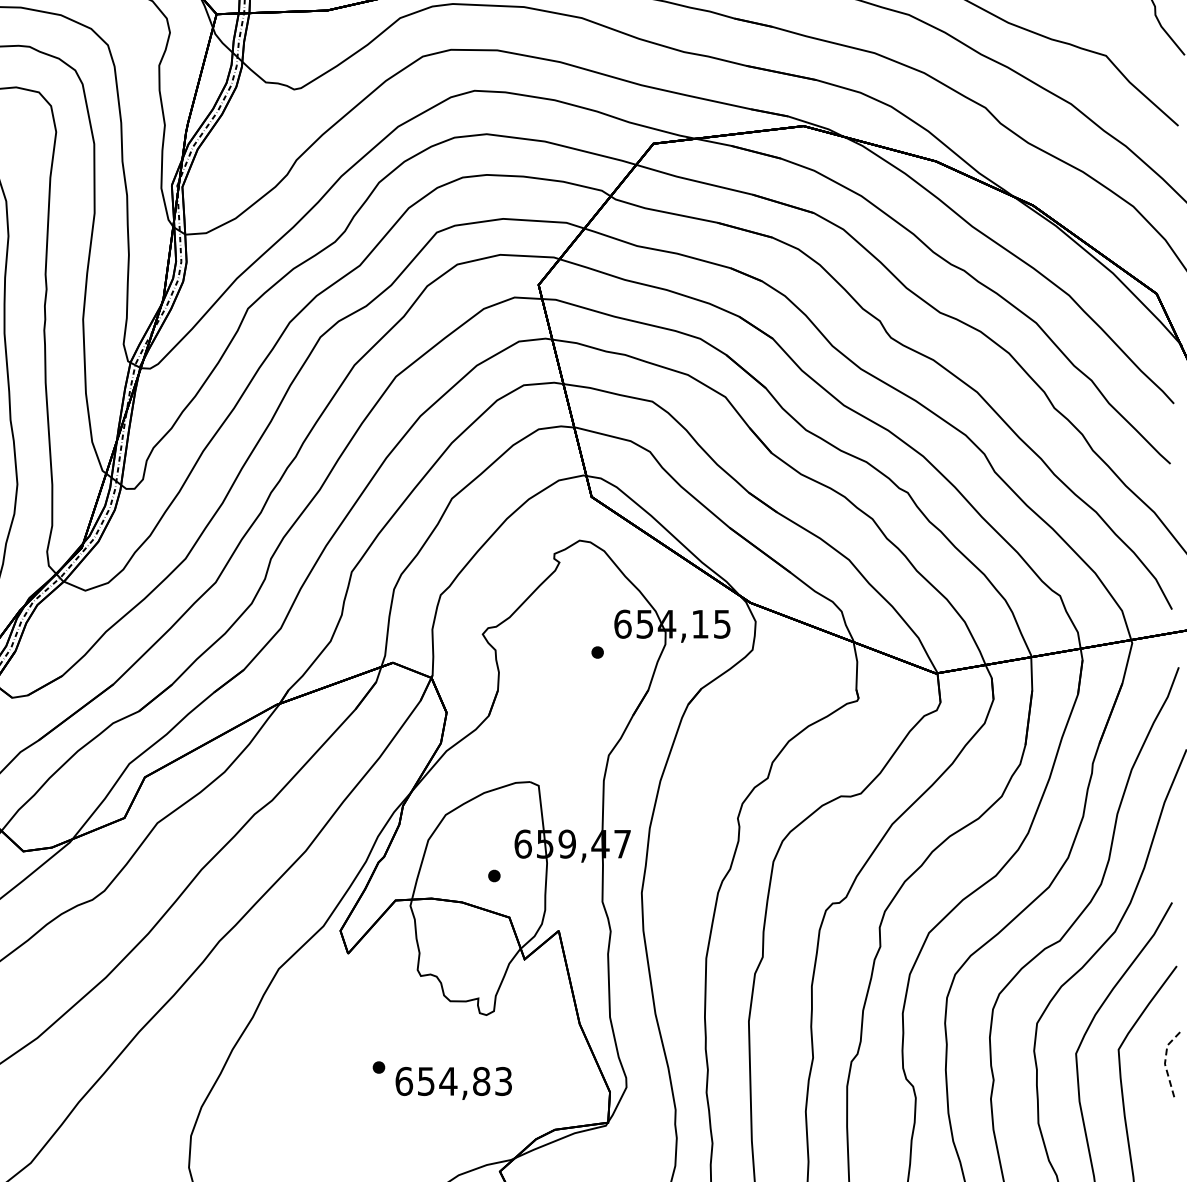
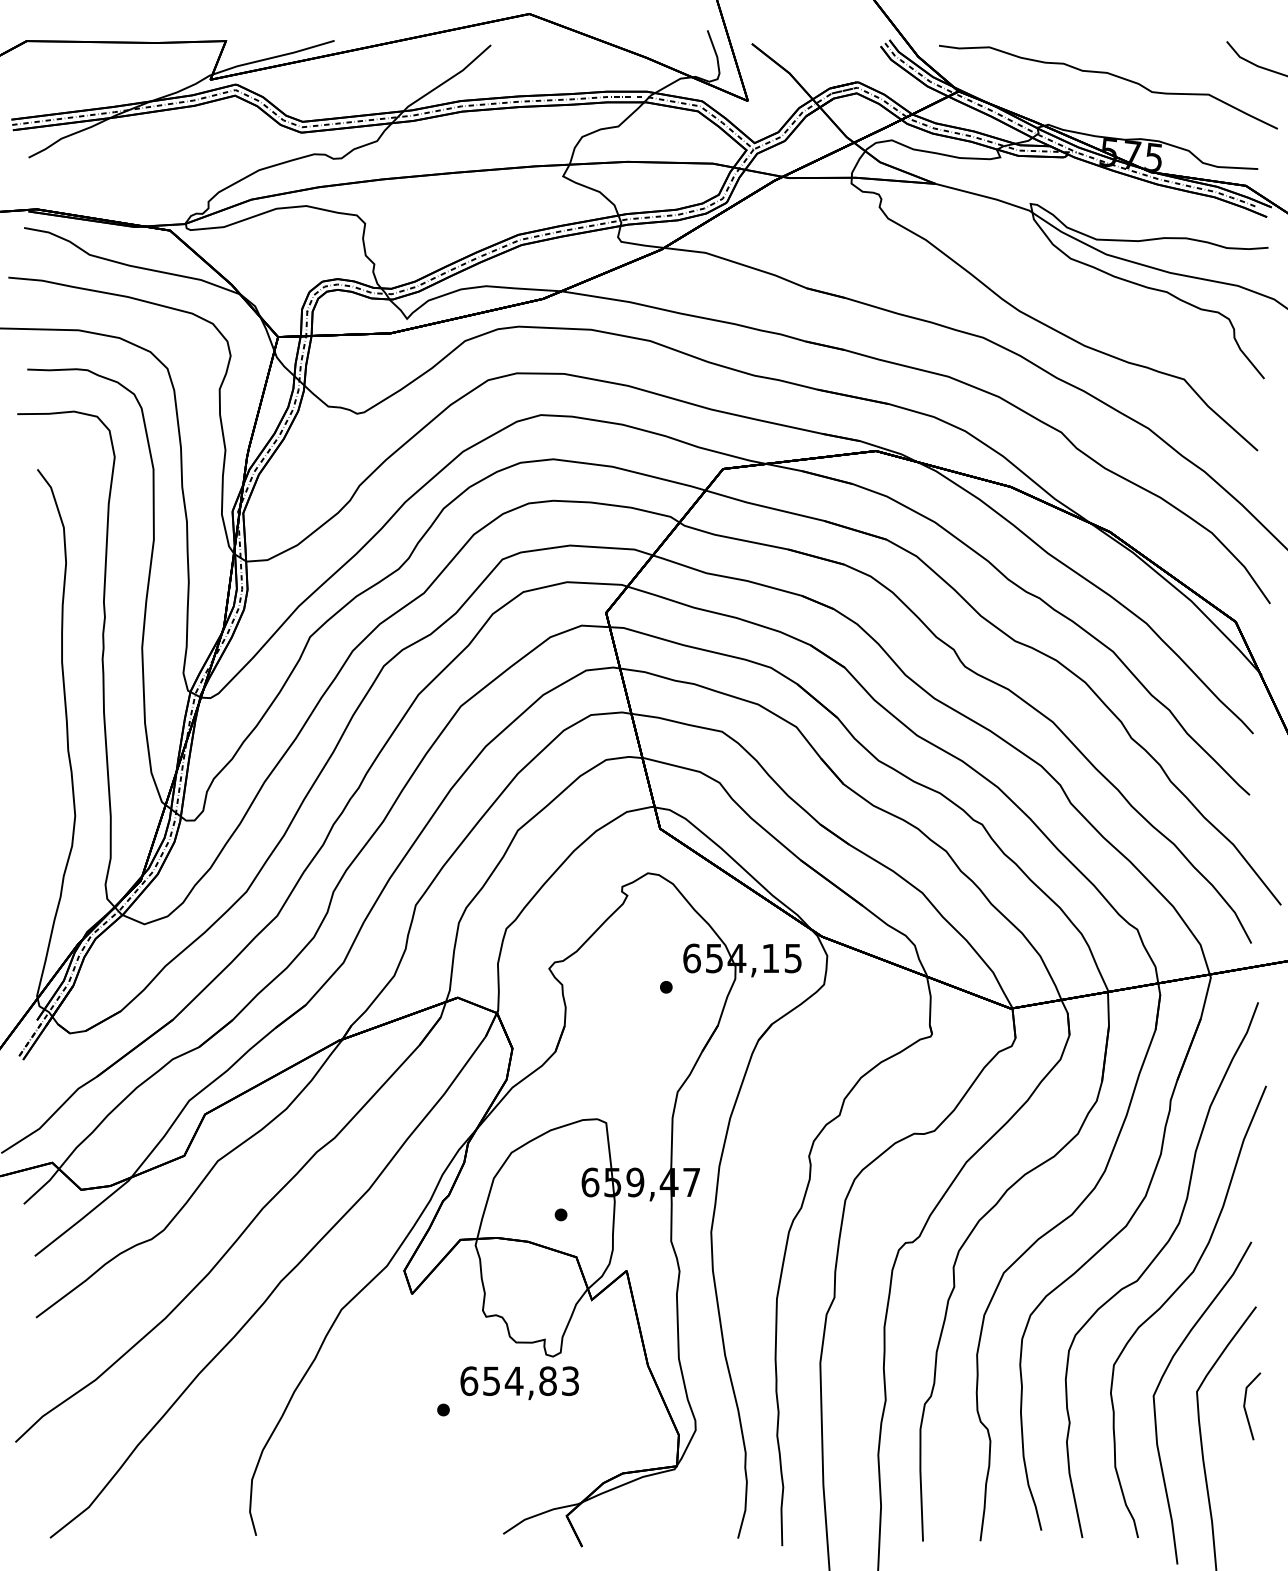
line: (1165, 1062) -> (1244, 1404), dashed -> solid
text: (453, 1083) -> (519, 1383), moved

